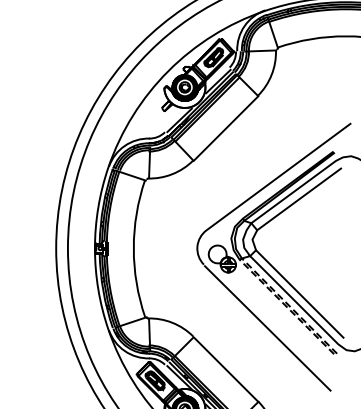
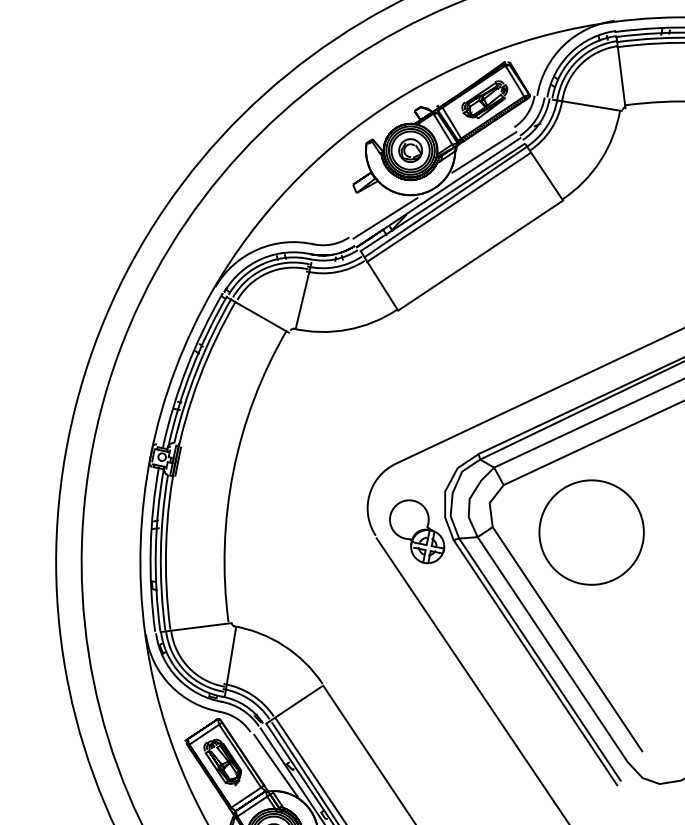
circle: (301, 243) -> (592, 532), added
line: (239, 259) -> (453, 539), dashed -> solid

